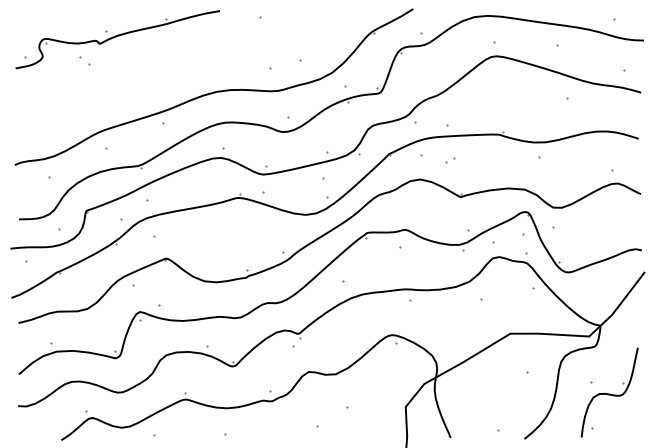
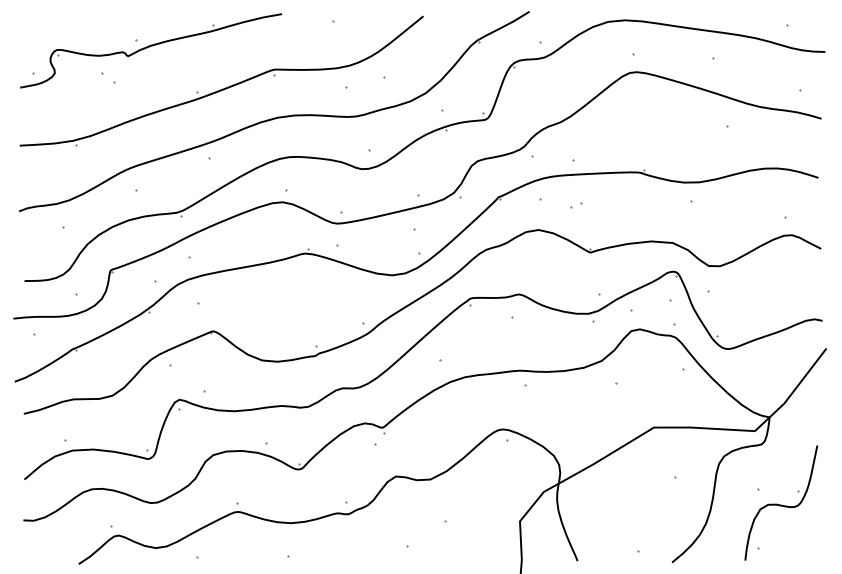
part: (175, 68) -> (225, 87), added

